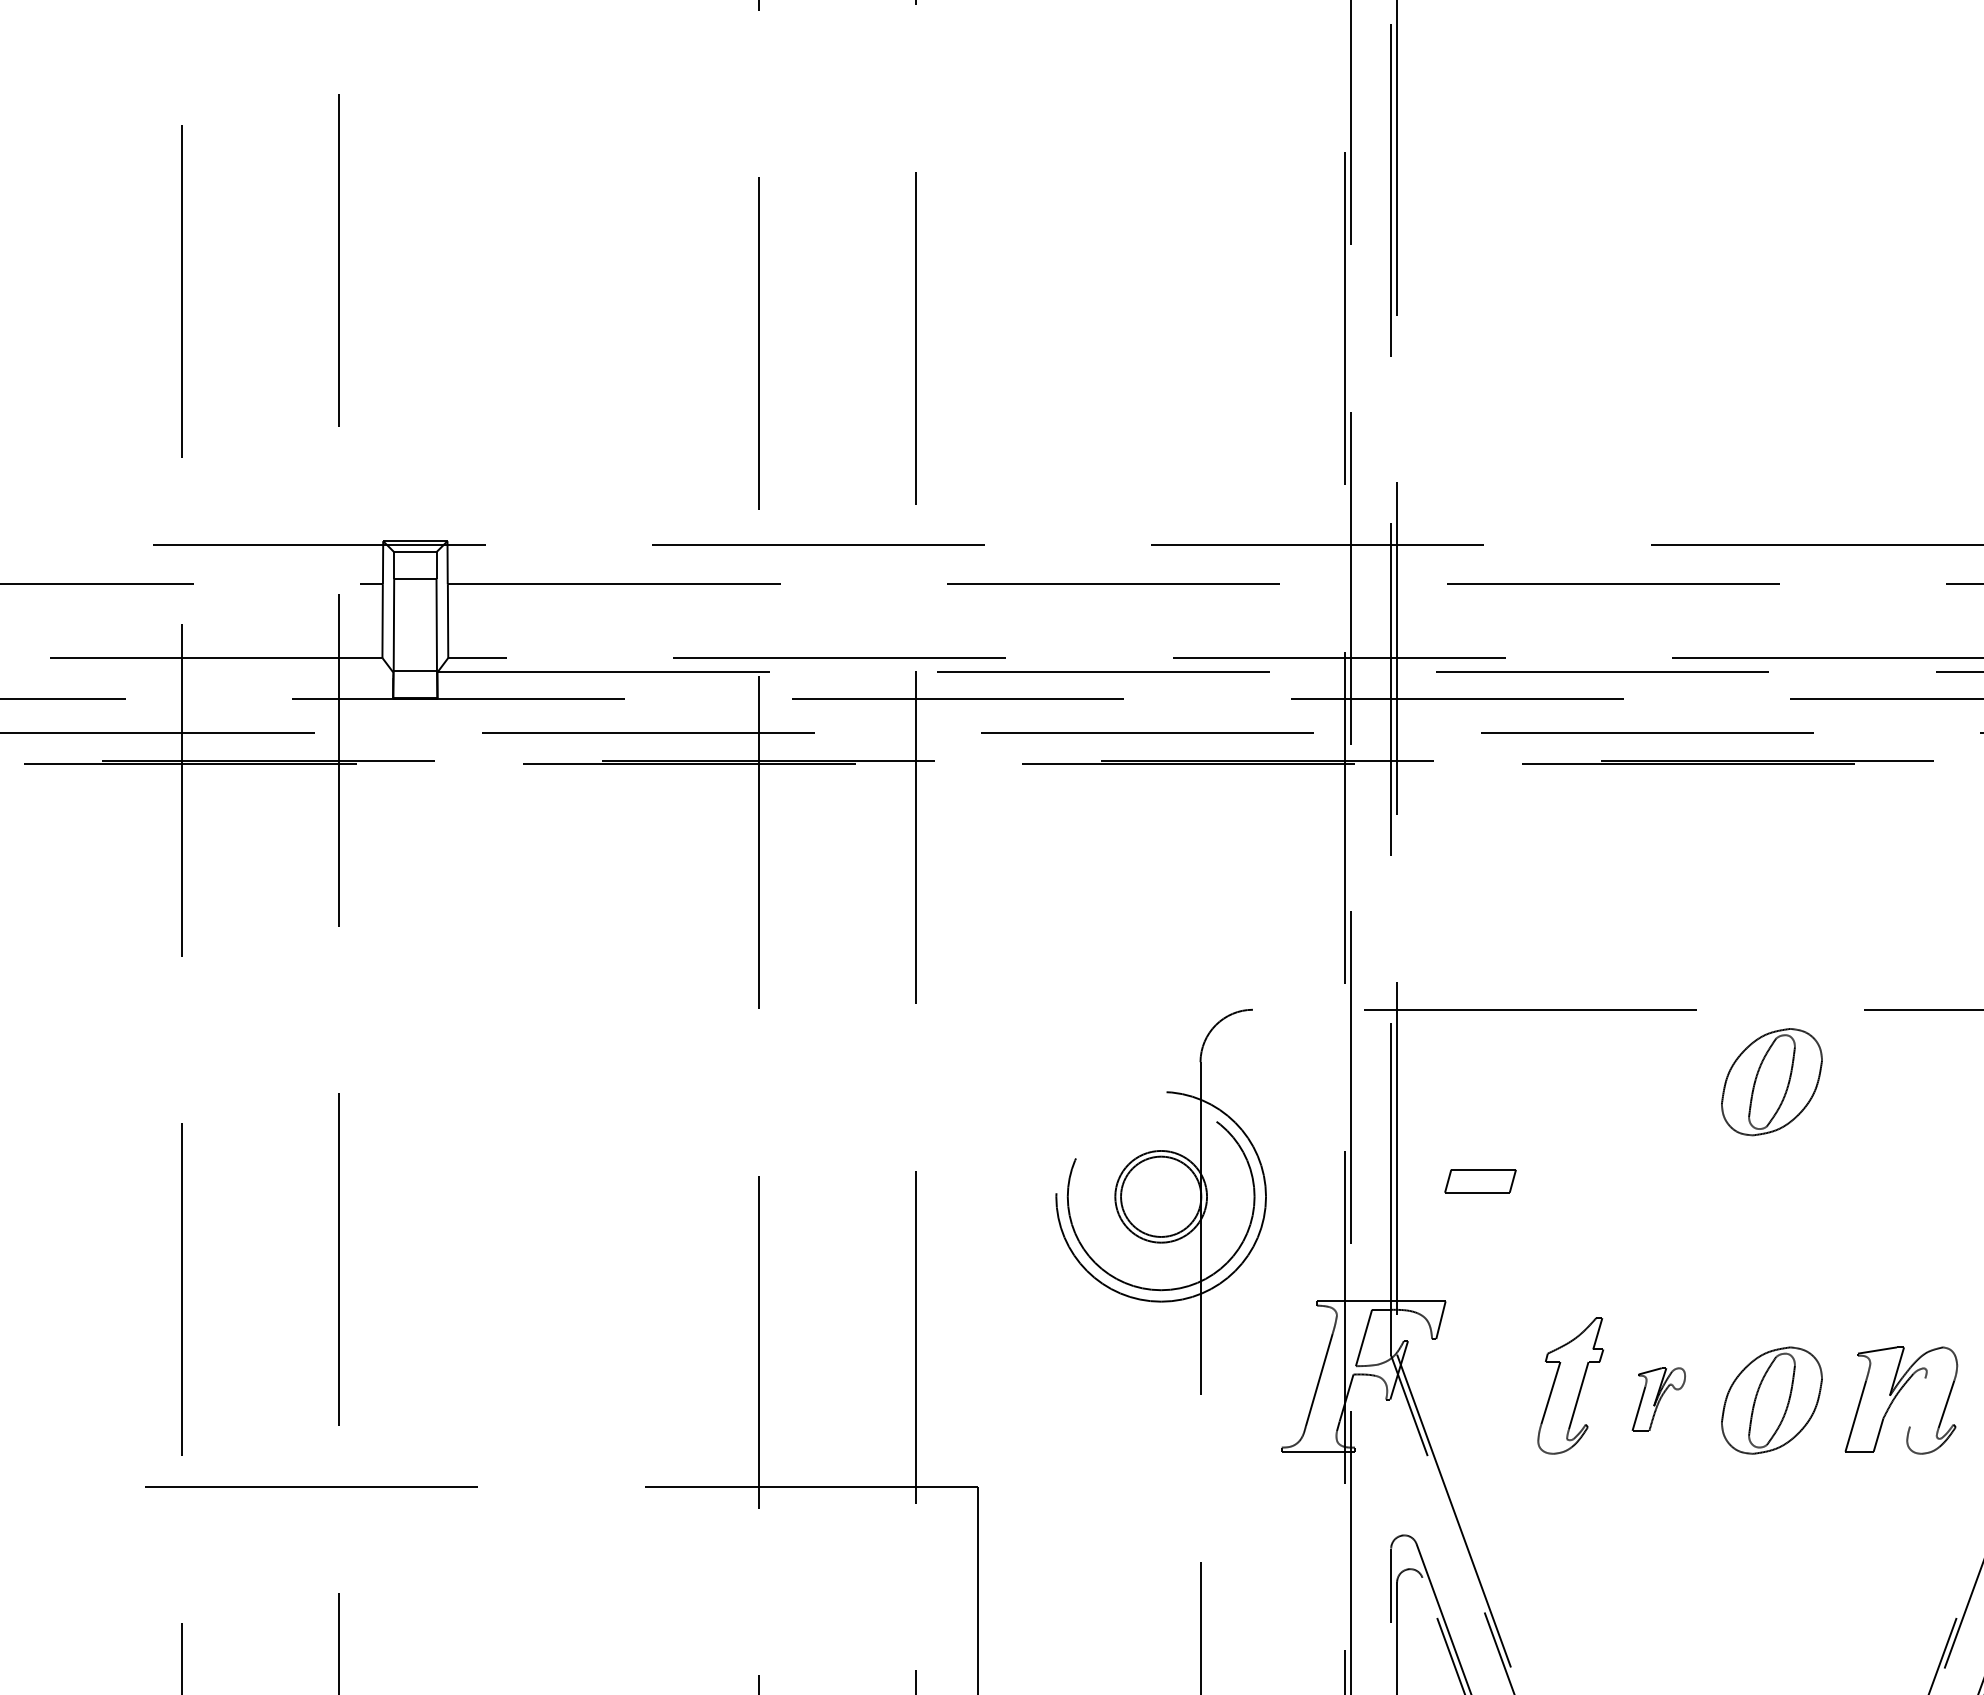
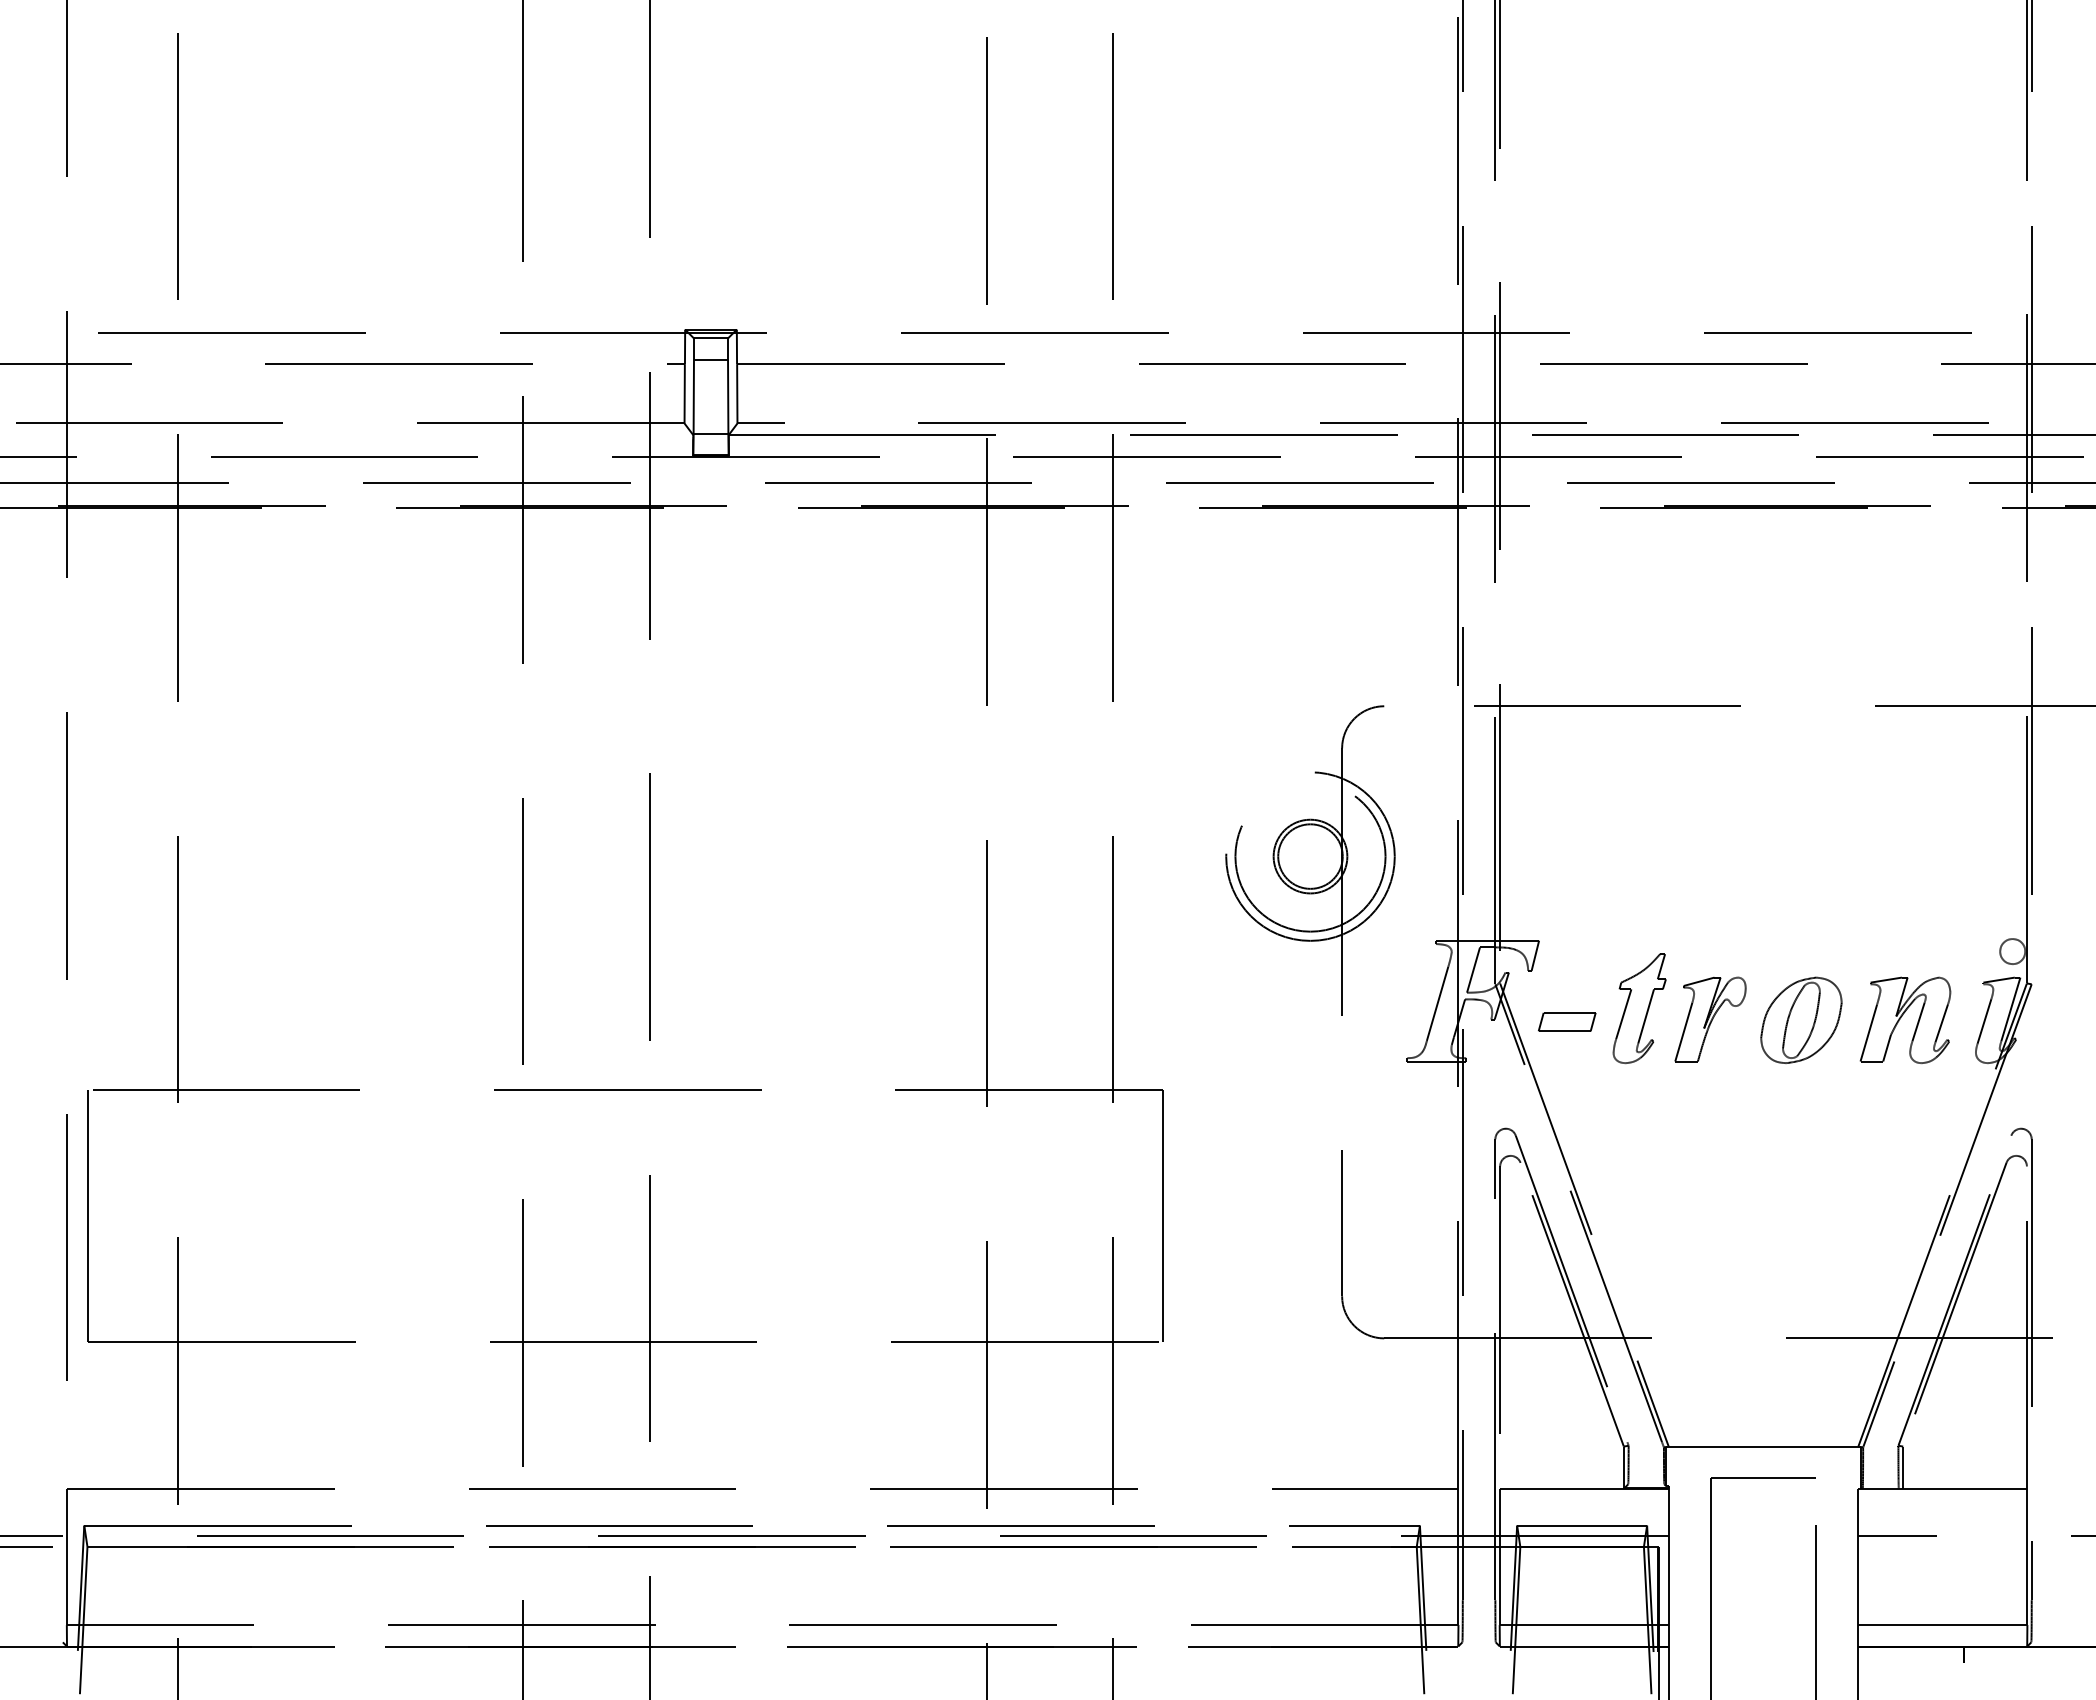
part: (1772, 1081) -> (1801, 763), removed
part: (1480, 1180) -> (1567, 1021), moved
part: (1658, 1399) -> (1710, 1019), size x1.67
line: (1917, 1401) -> (1918, 1021), added

